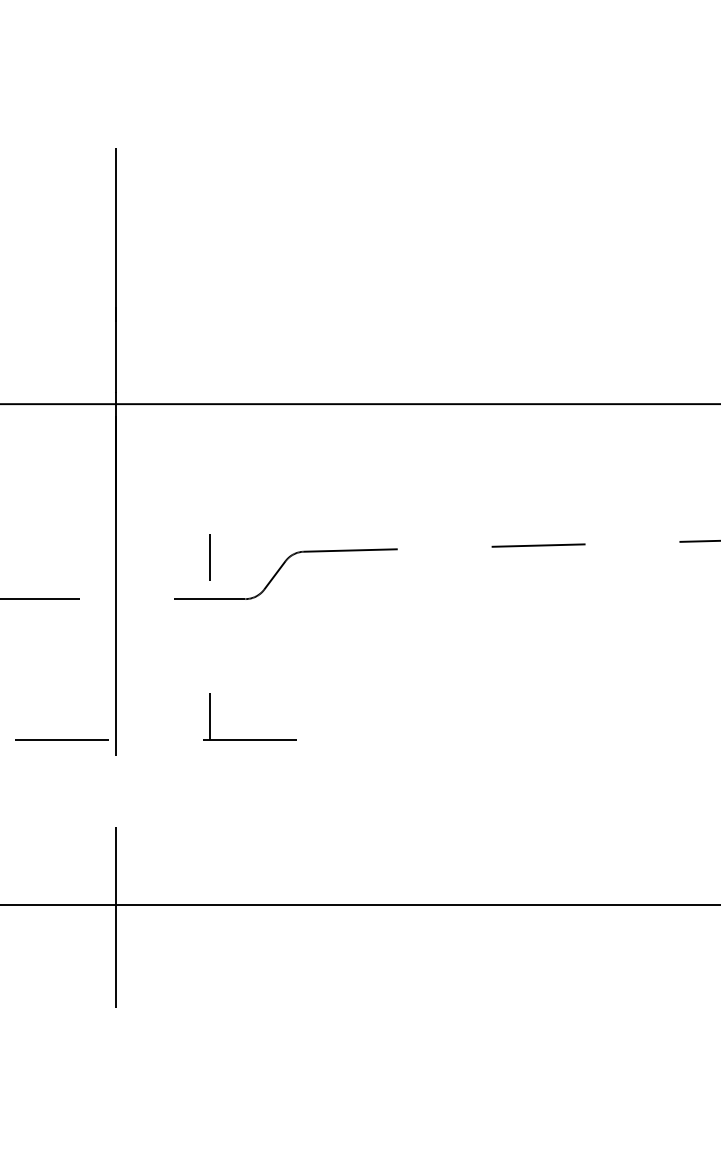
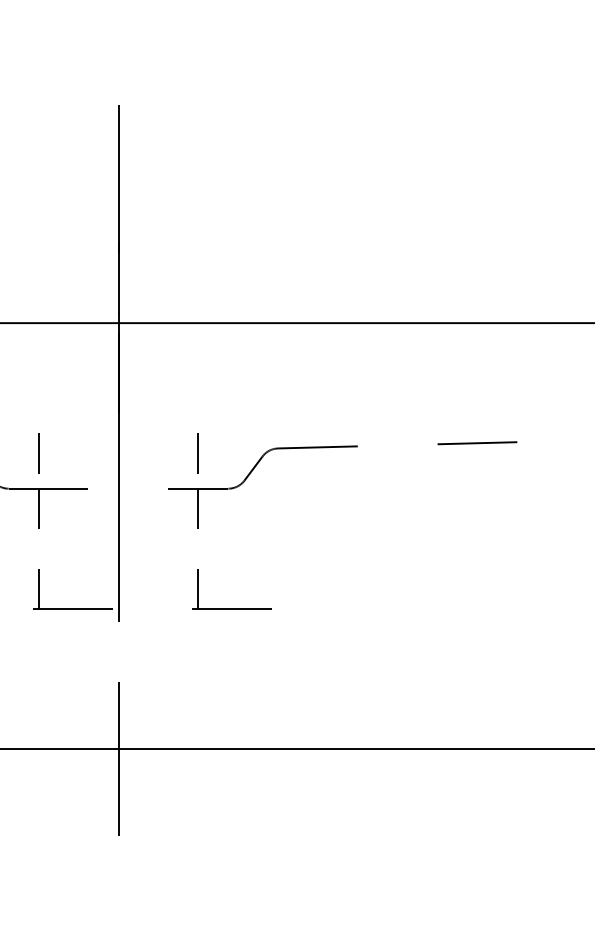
line: (21, 557) -> (38, 453), added
line: (21, 622) -> (38, 508), added
line: (210, 622) -> (198, 508), added
line: (21, 716) -> (38, 588), added

